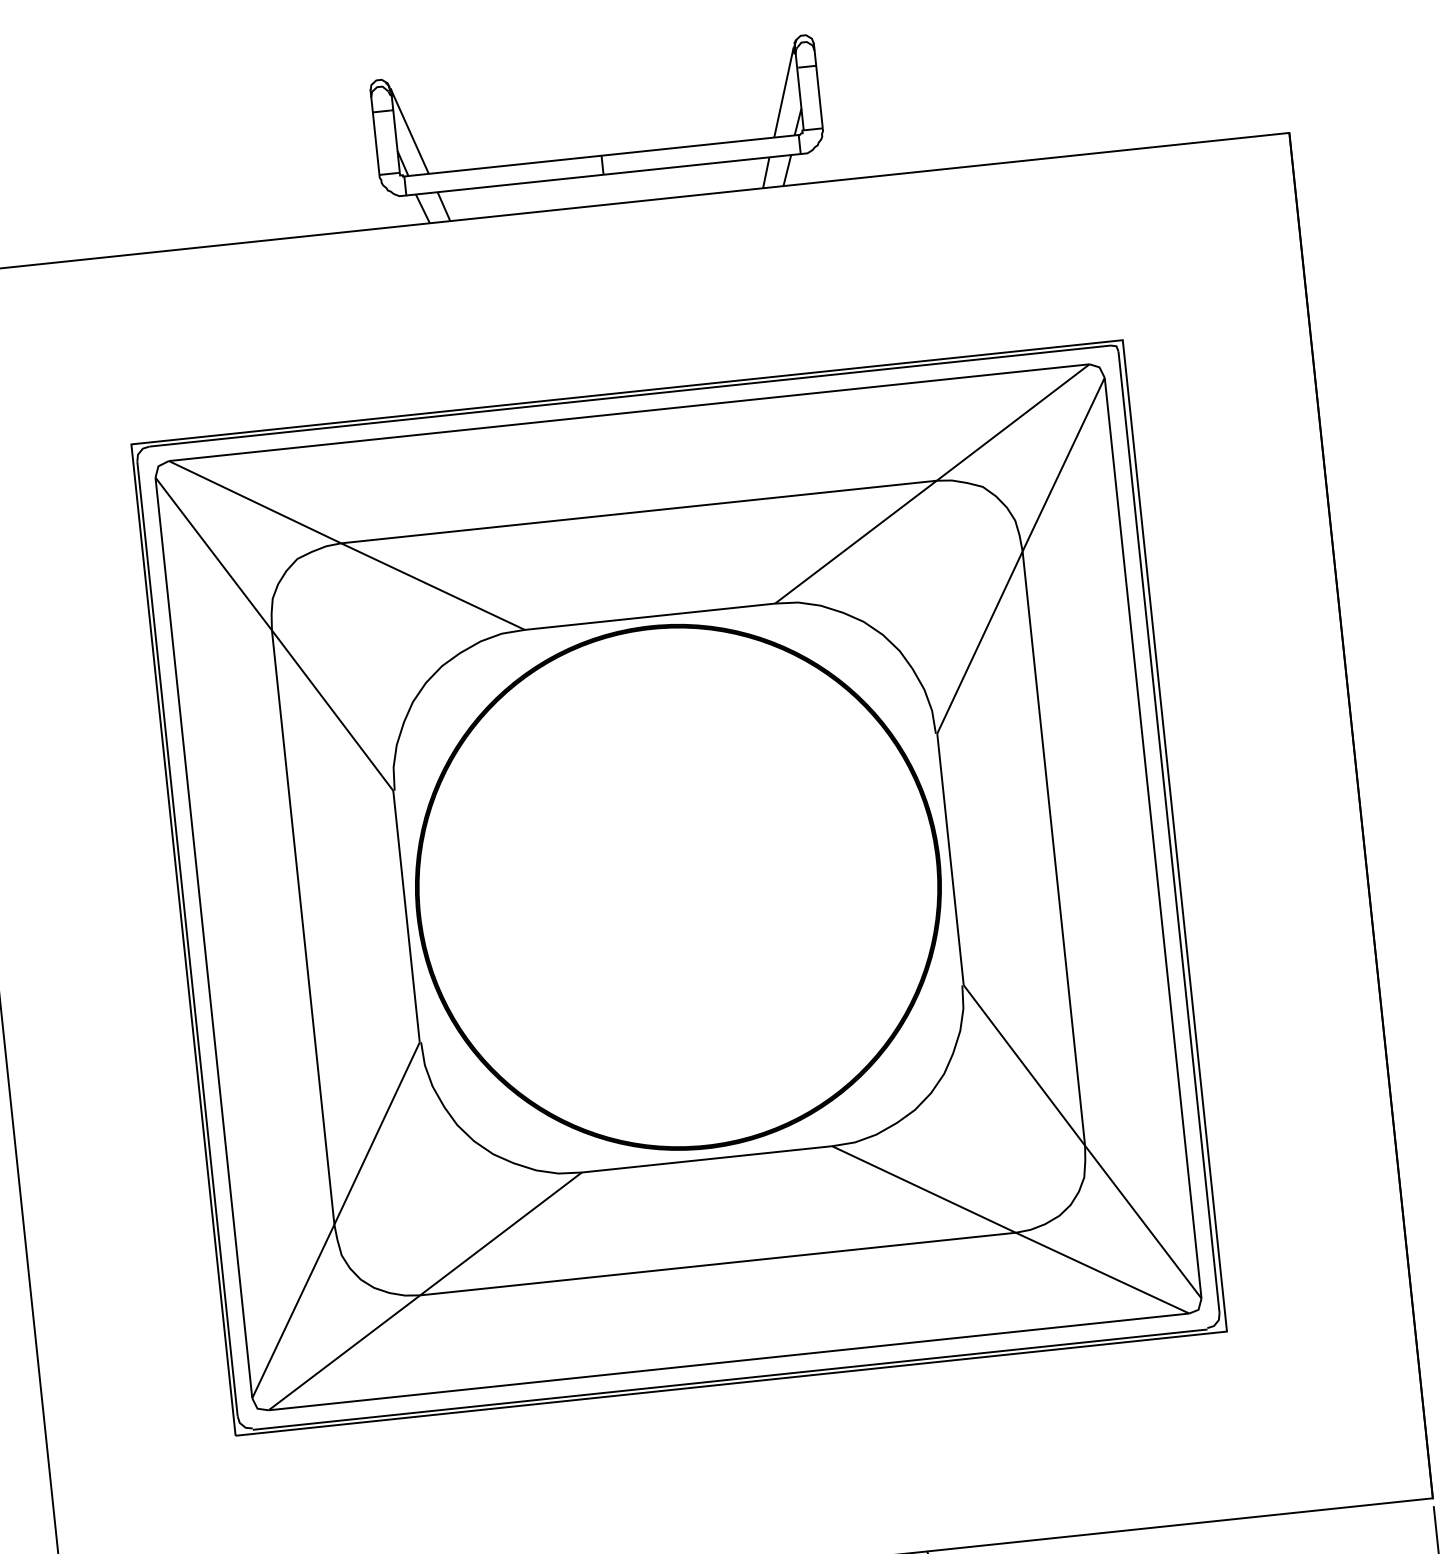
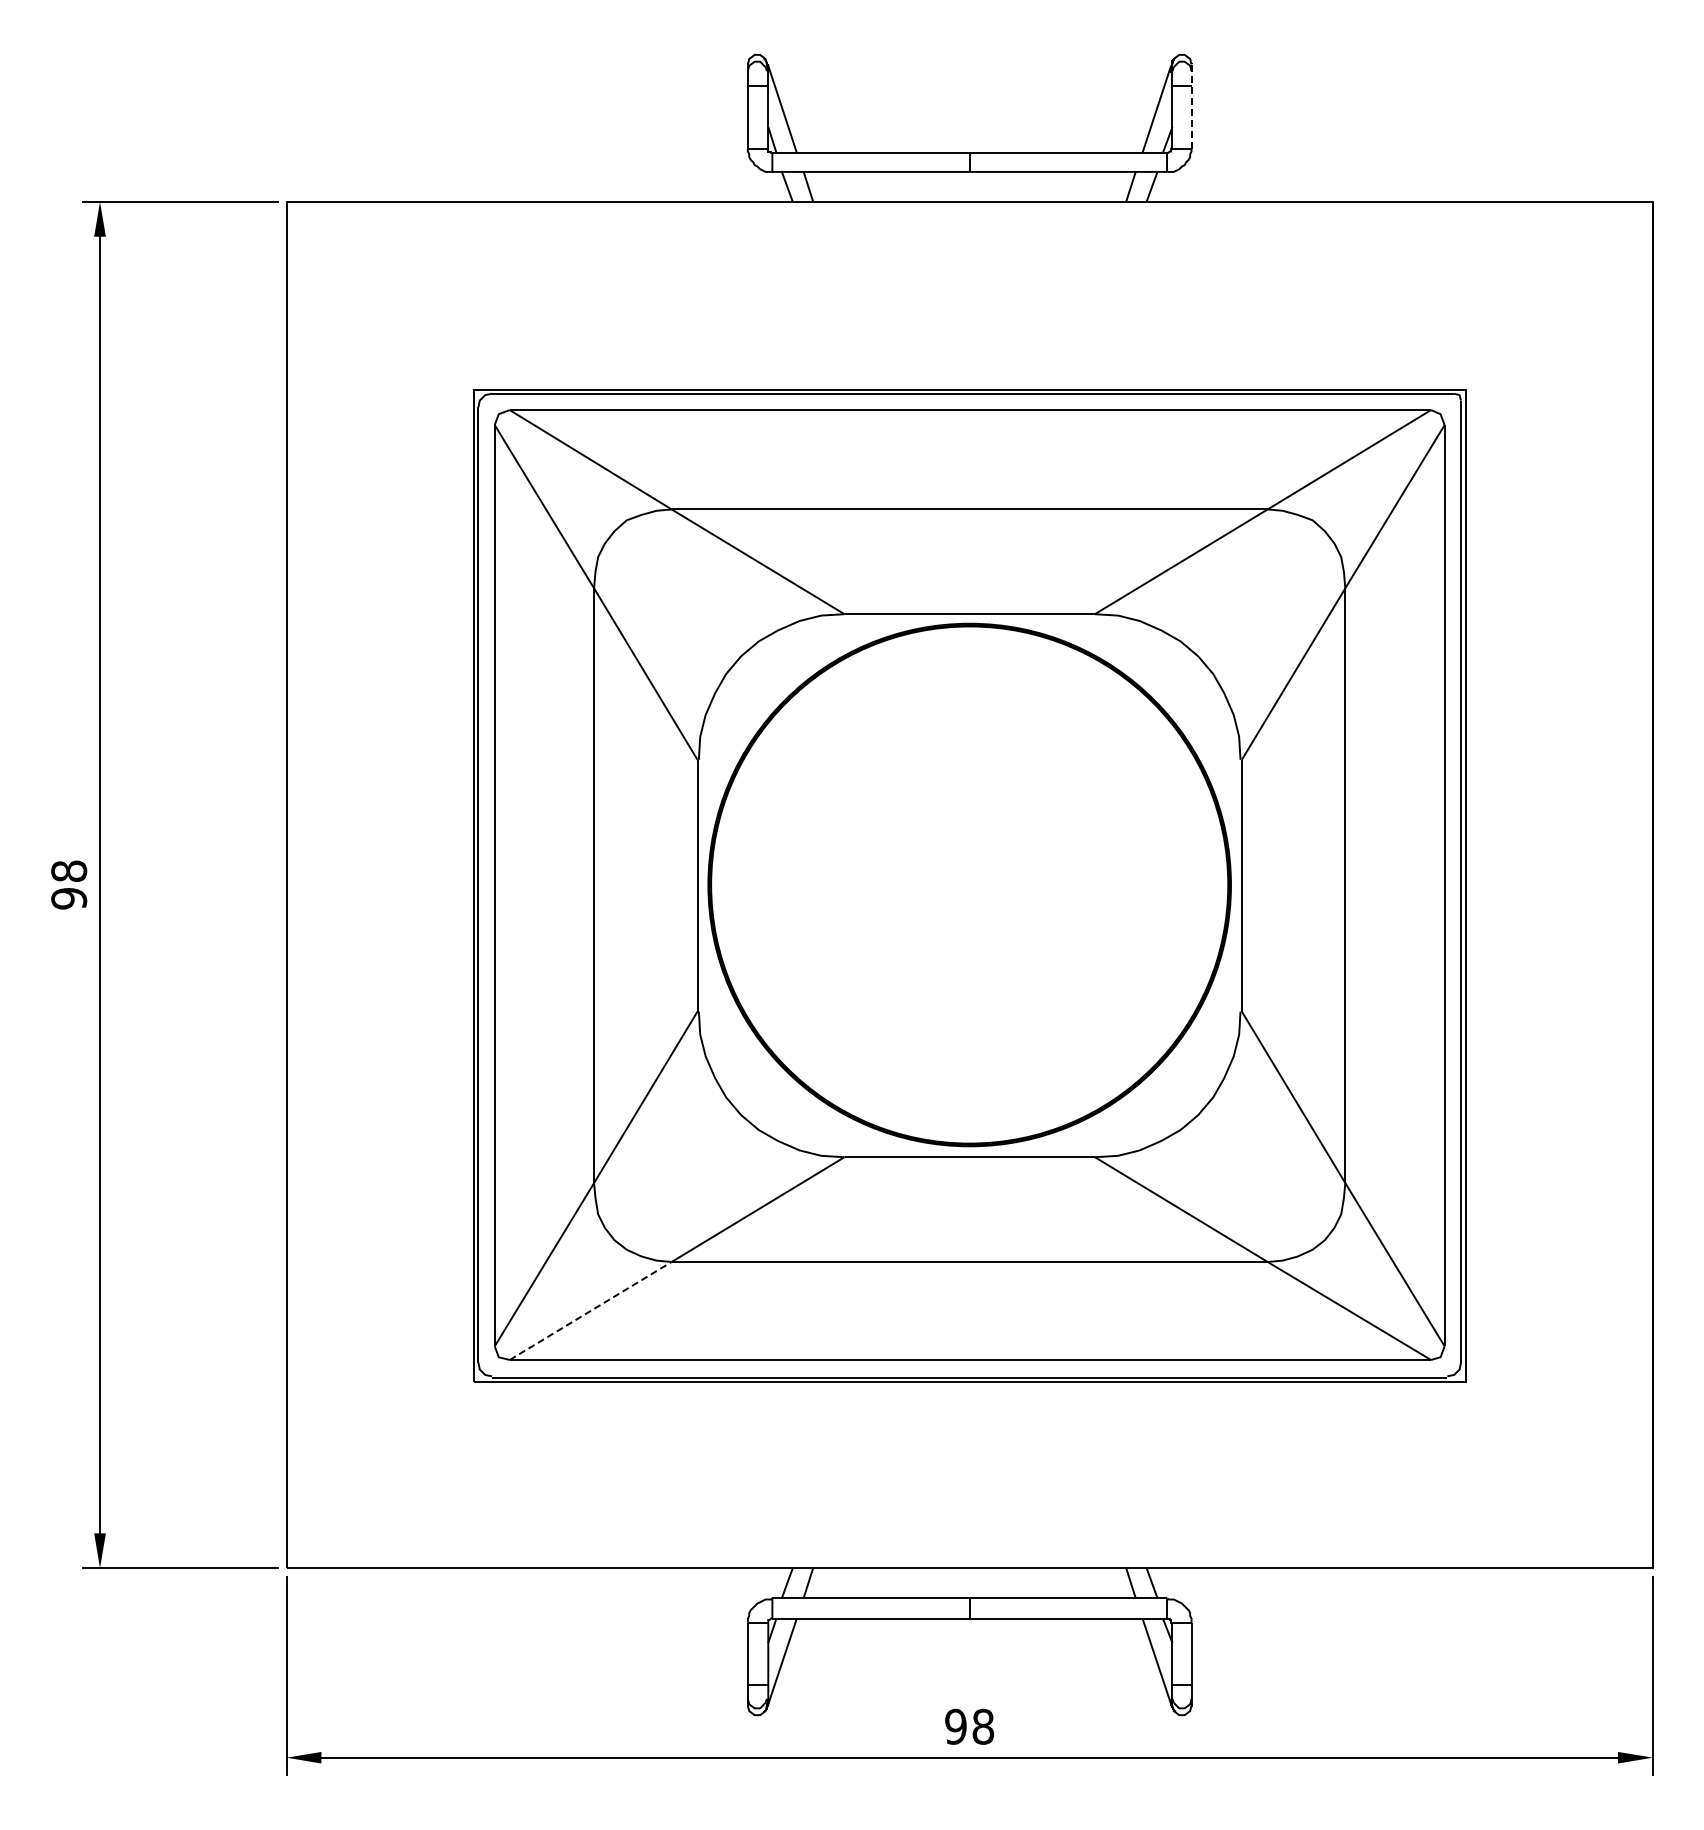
line: (818, 86) -> (1191, 106), solid -> dashed
line: (344, 1352) -> (590, 1310), solid -> dashed

